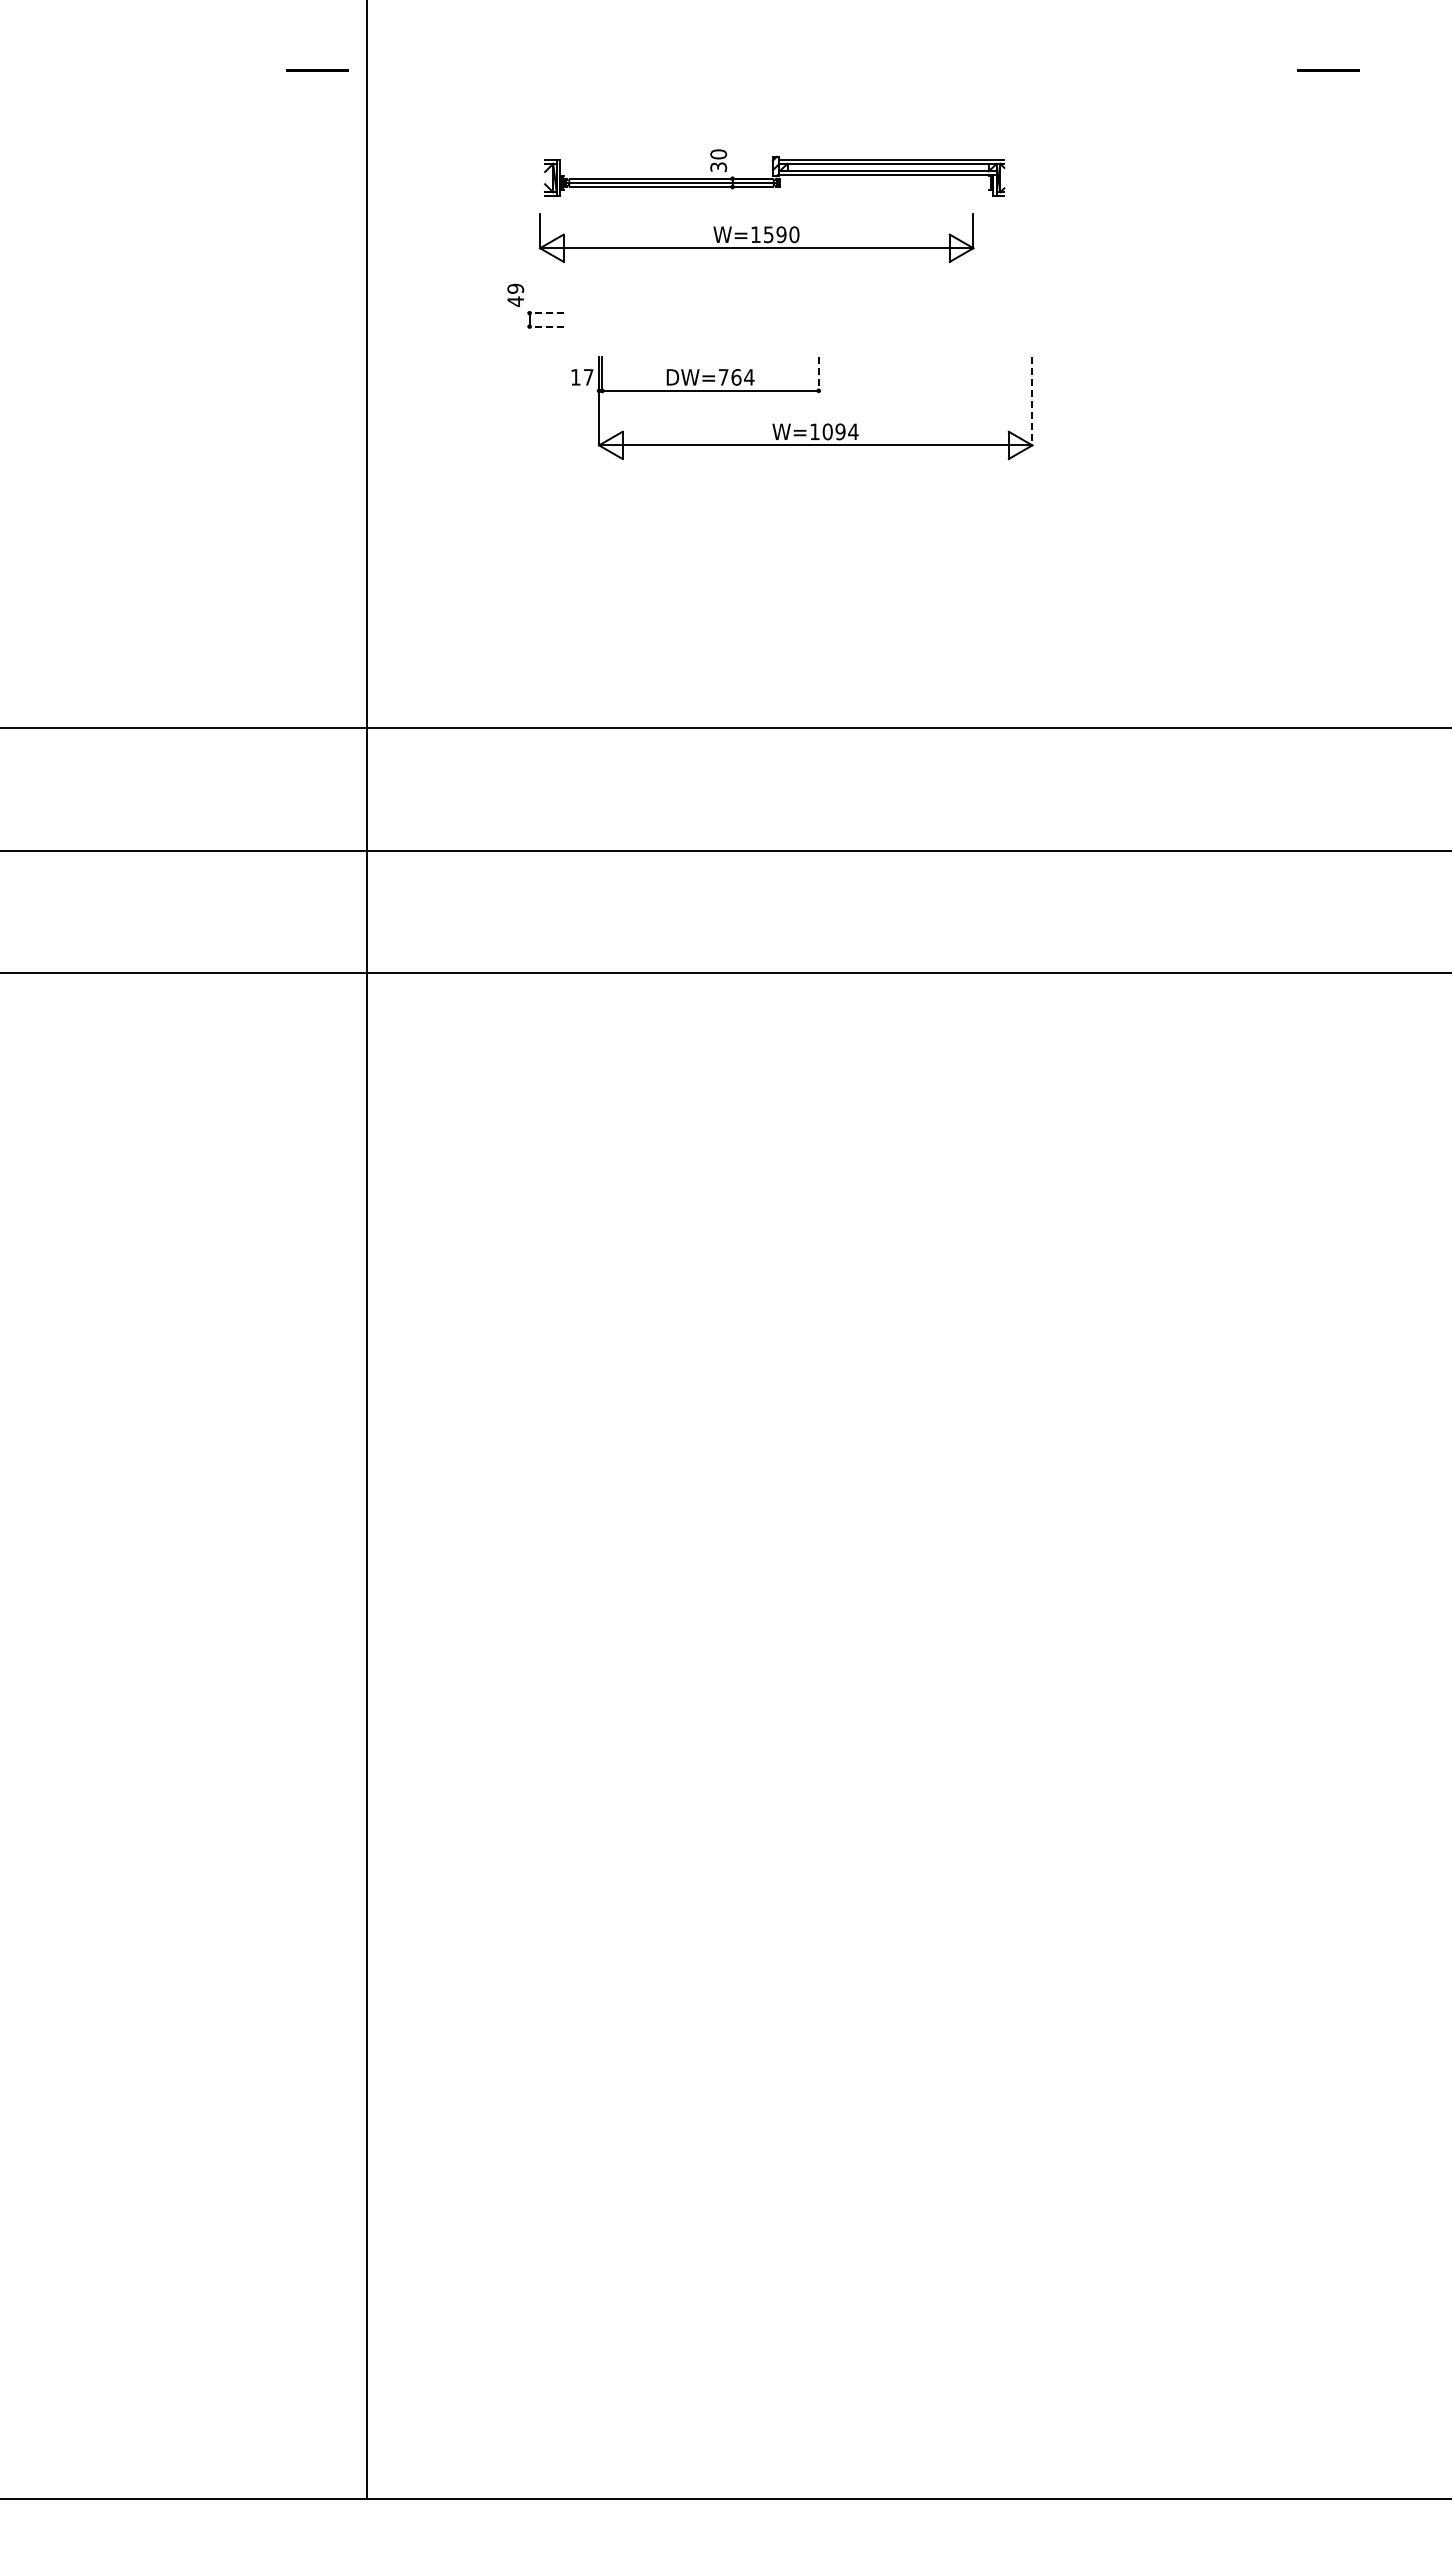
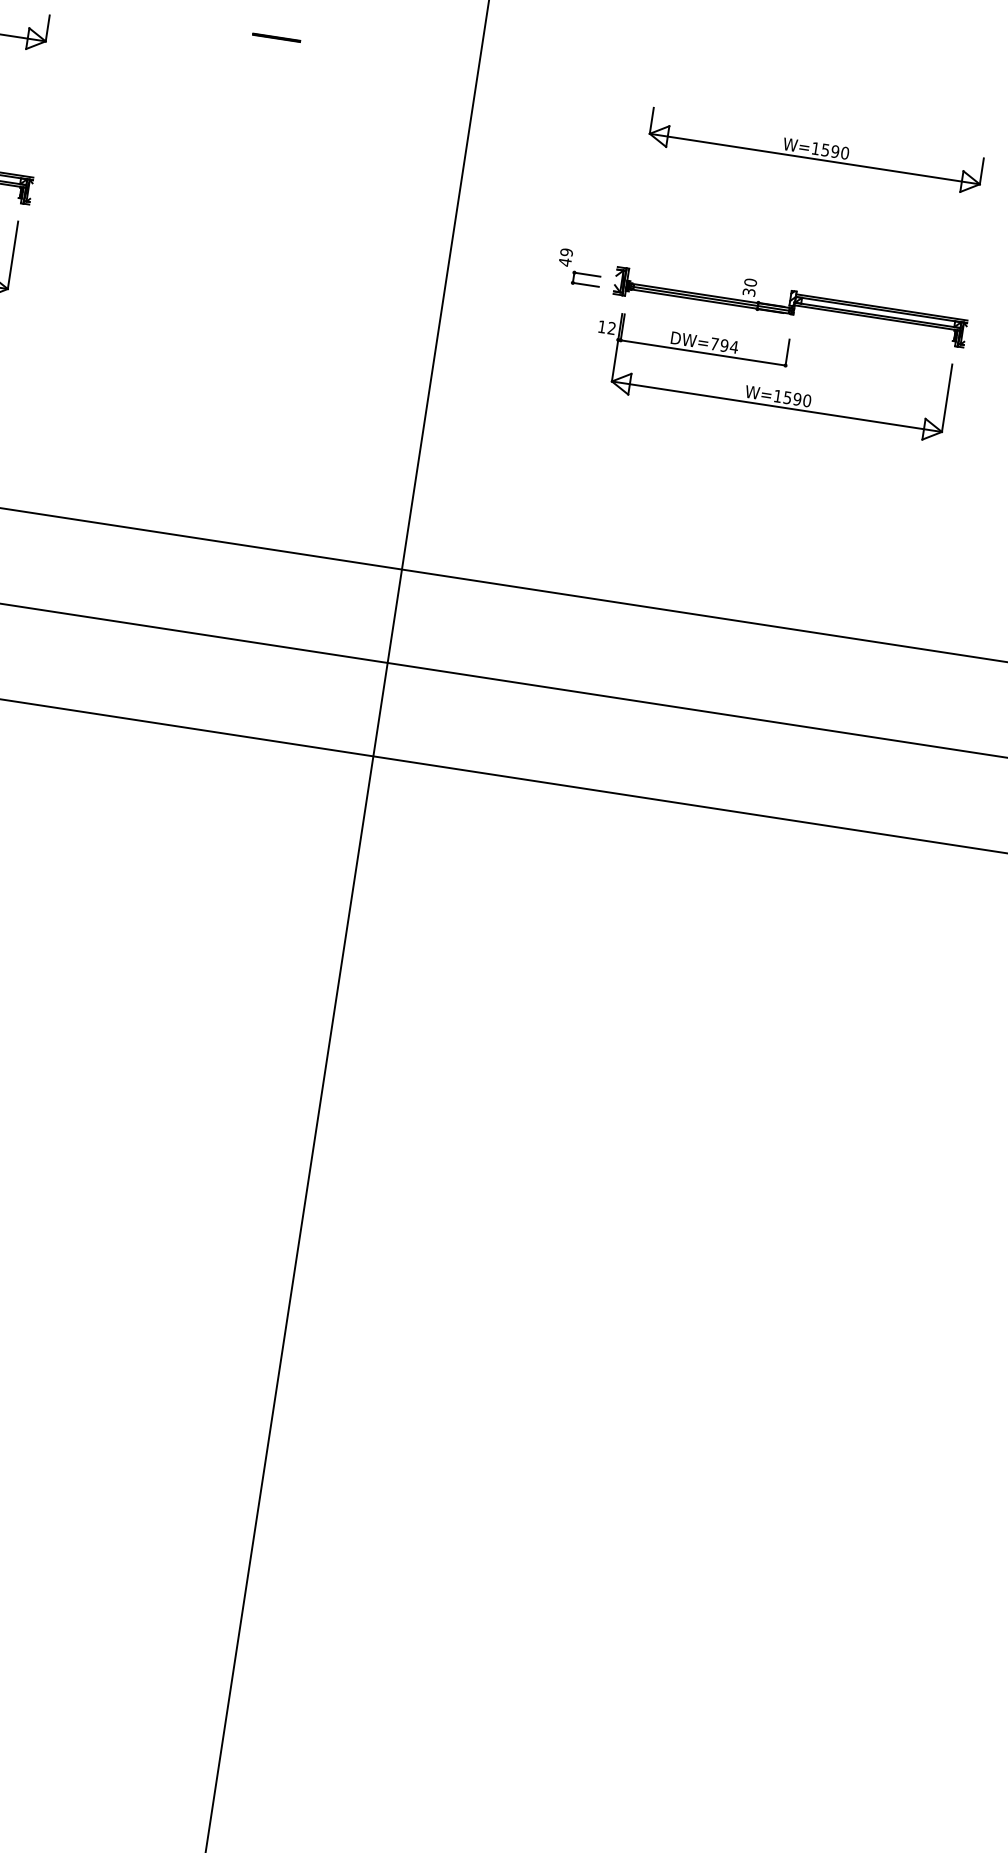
line: (317, 70) -> (276, 37), moved
part: (774, 172) -> (791, 302), moved
part: (756, 237) -> (815, 150), moved
line: (546, 313) -> (587, 274), dashed -> solid
line: (546, 326) -> (585, 284), dashed -> solid
line: (818, 374) -> (787, 353), dashed -> solid
text: (588, 377) -> (611, 328), 17 -> 12
text: (736, 377) -> (724, 345), DW=764 -> DW=794
line: (1032, 401) -> (947, 398), dashed -> solid
text: (840, 431) -> (797, 399), W=1094 -> W=1590

